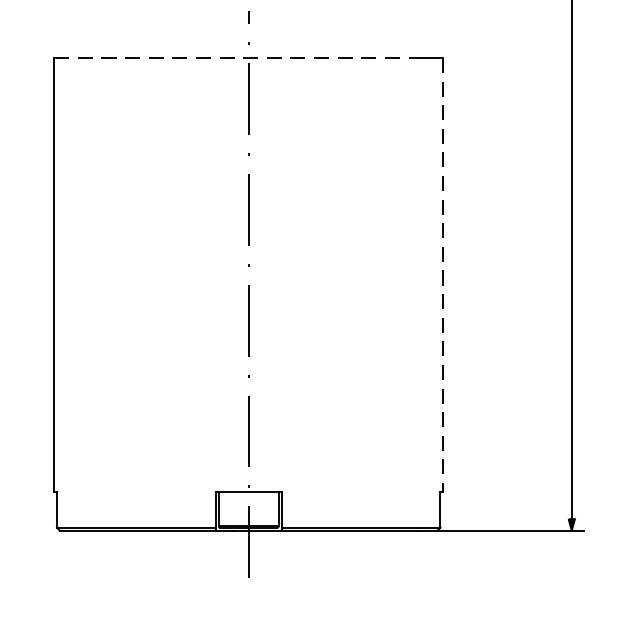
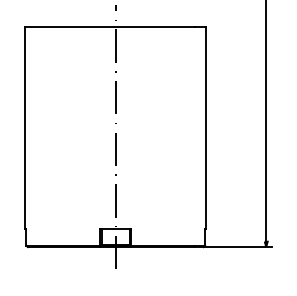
line: (237, 57) -> (110, 26), dashed -> solid
line: (443, 276) -> (206, 128), dashed -> solid

